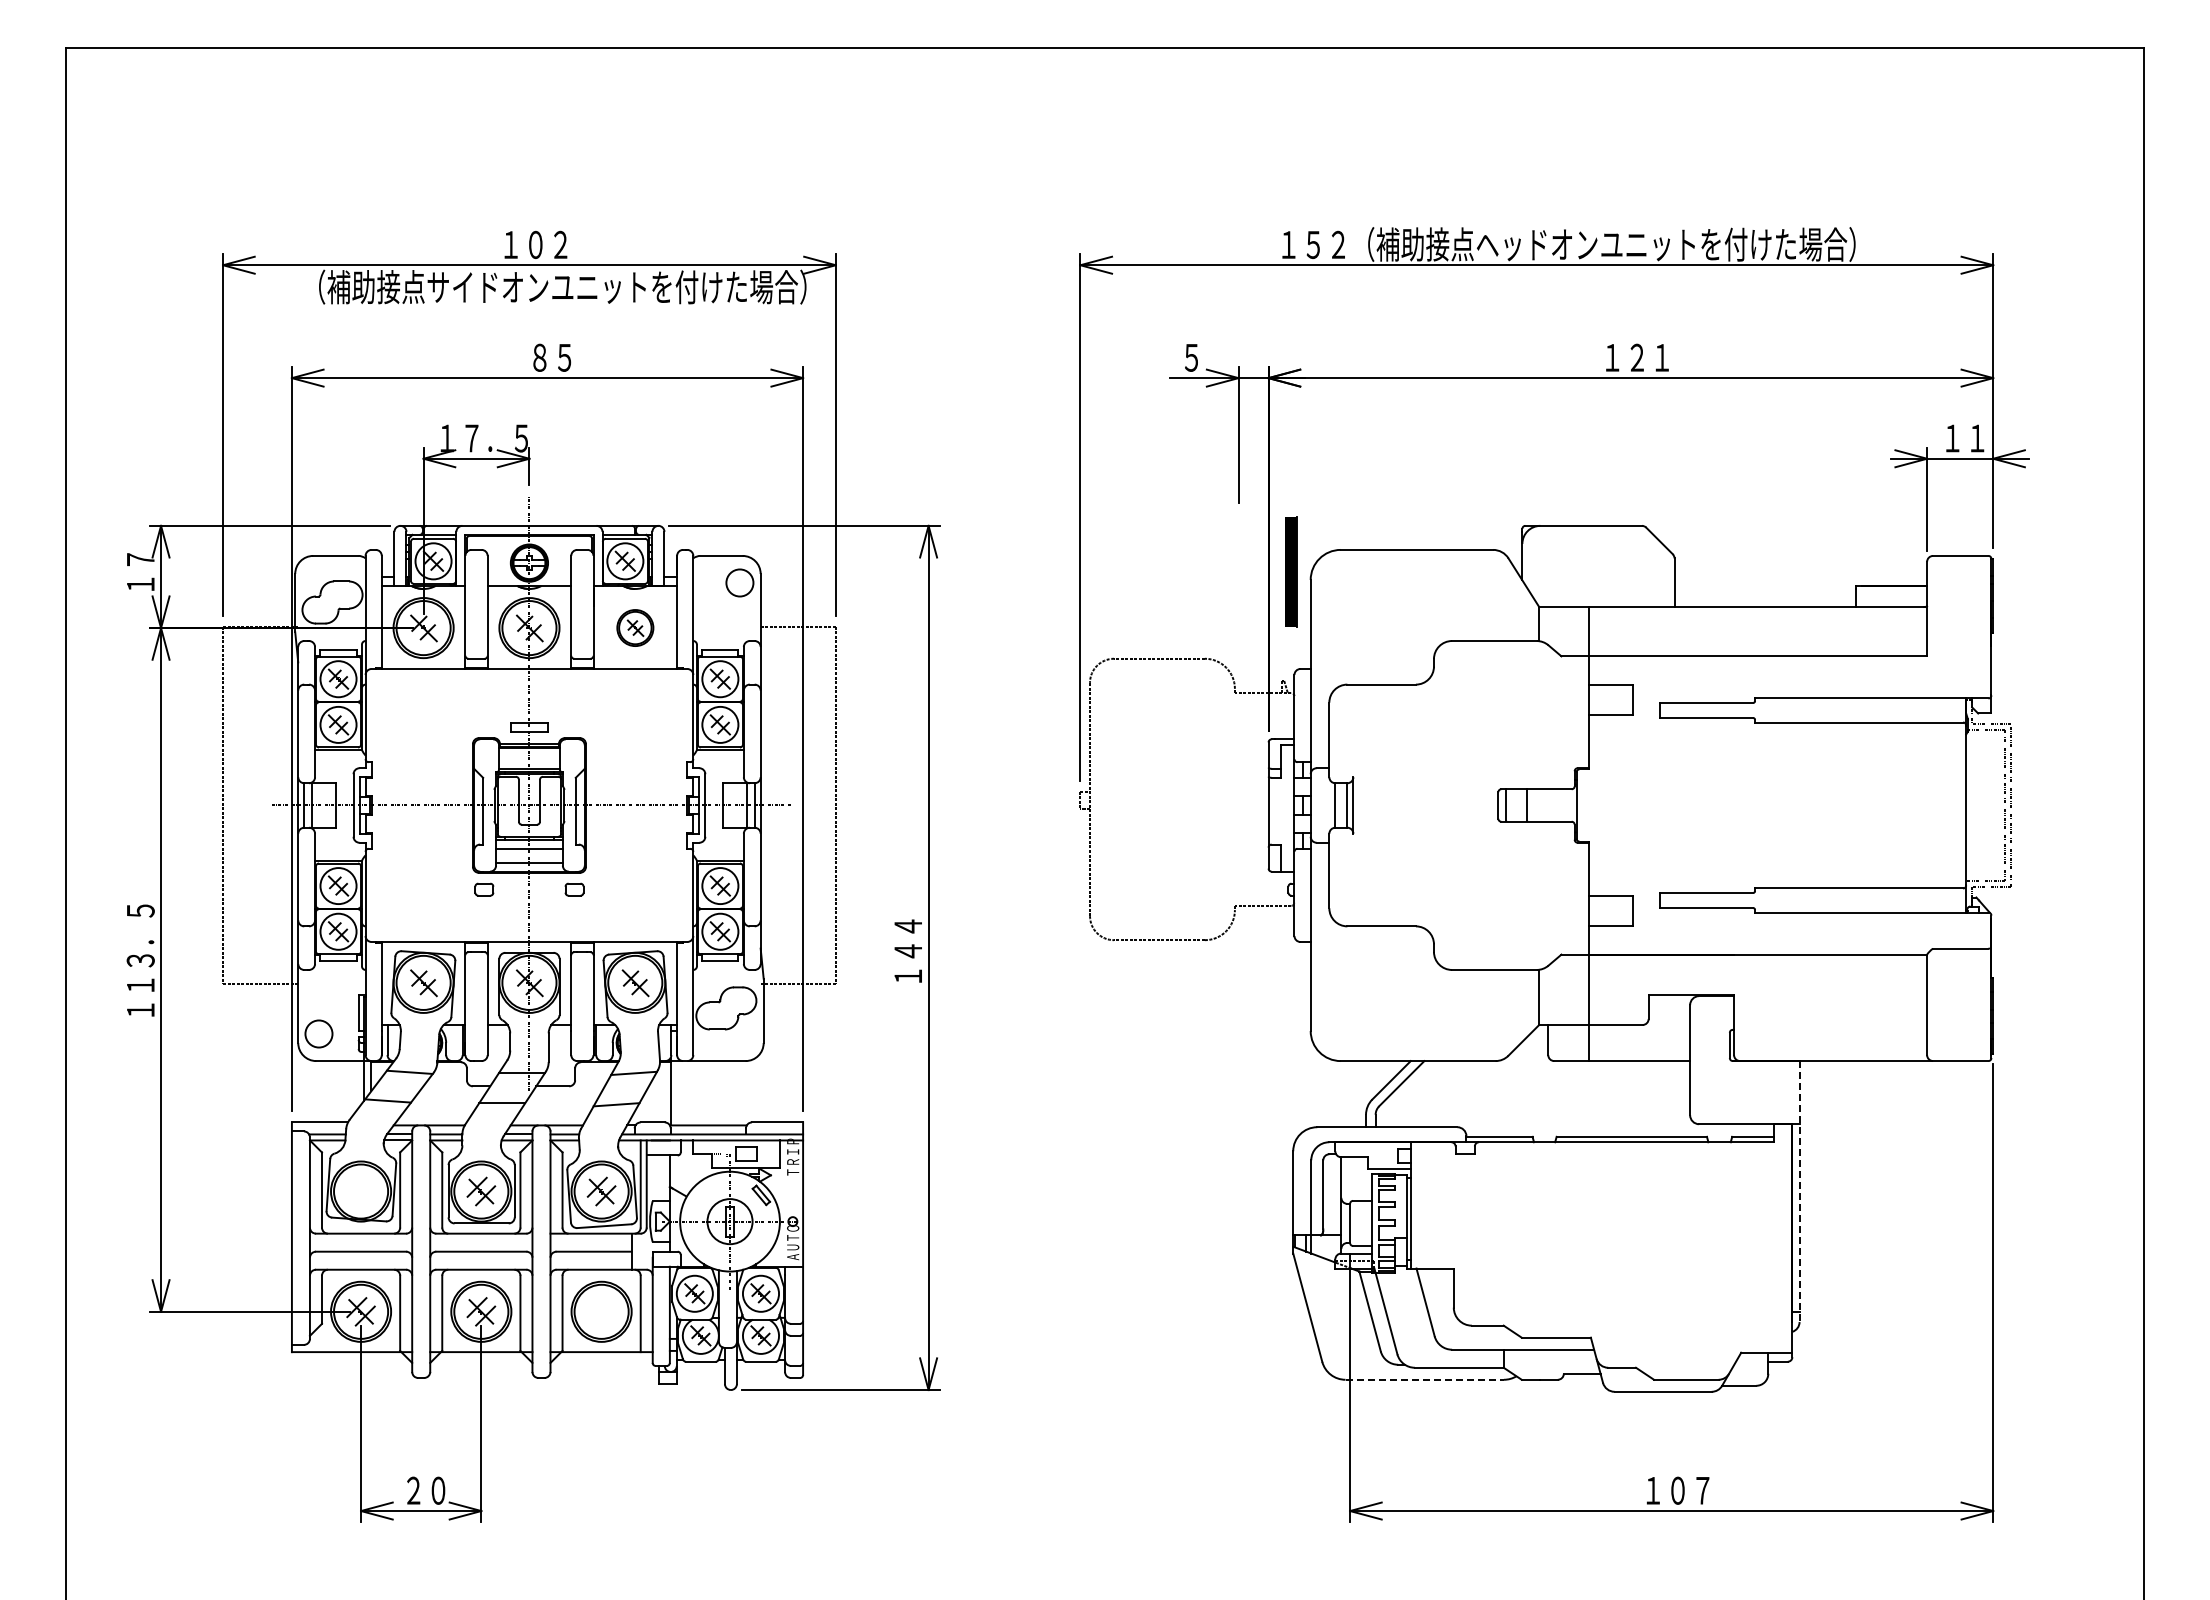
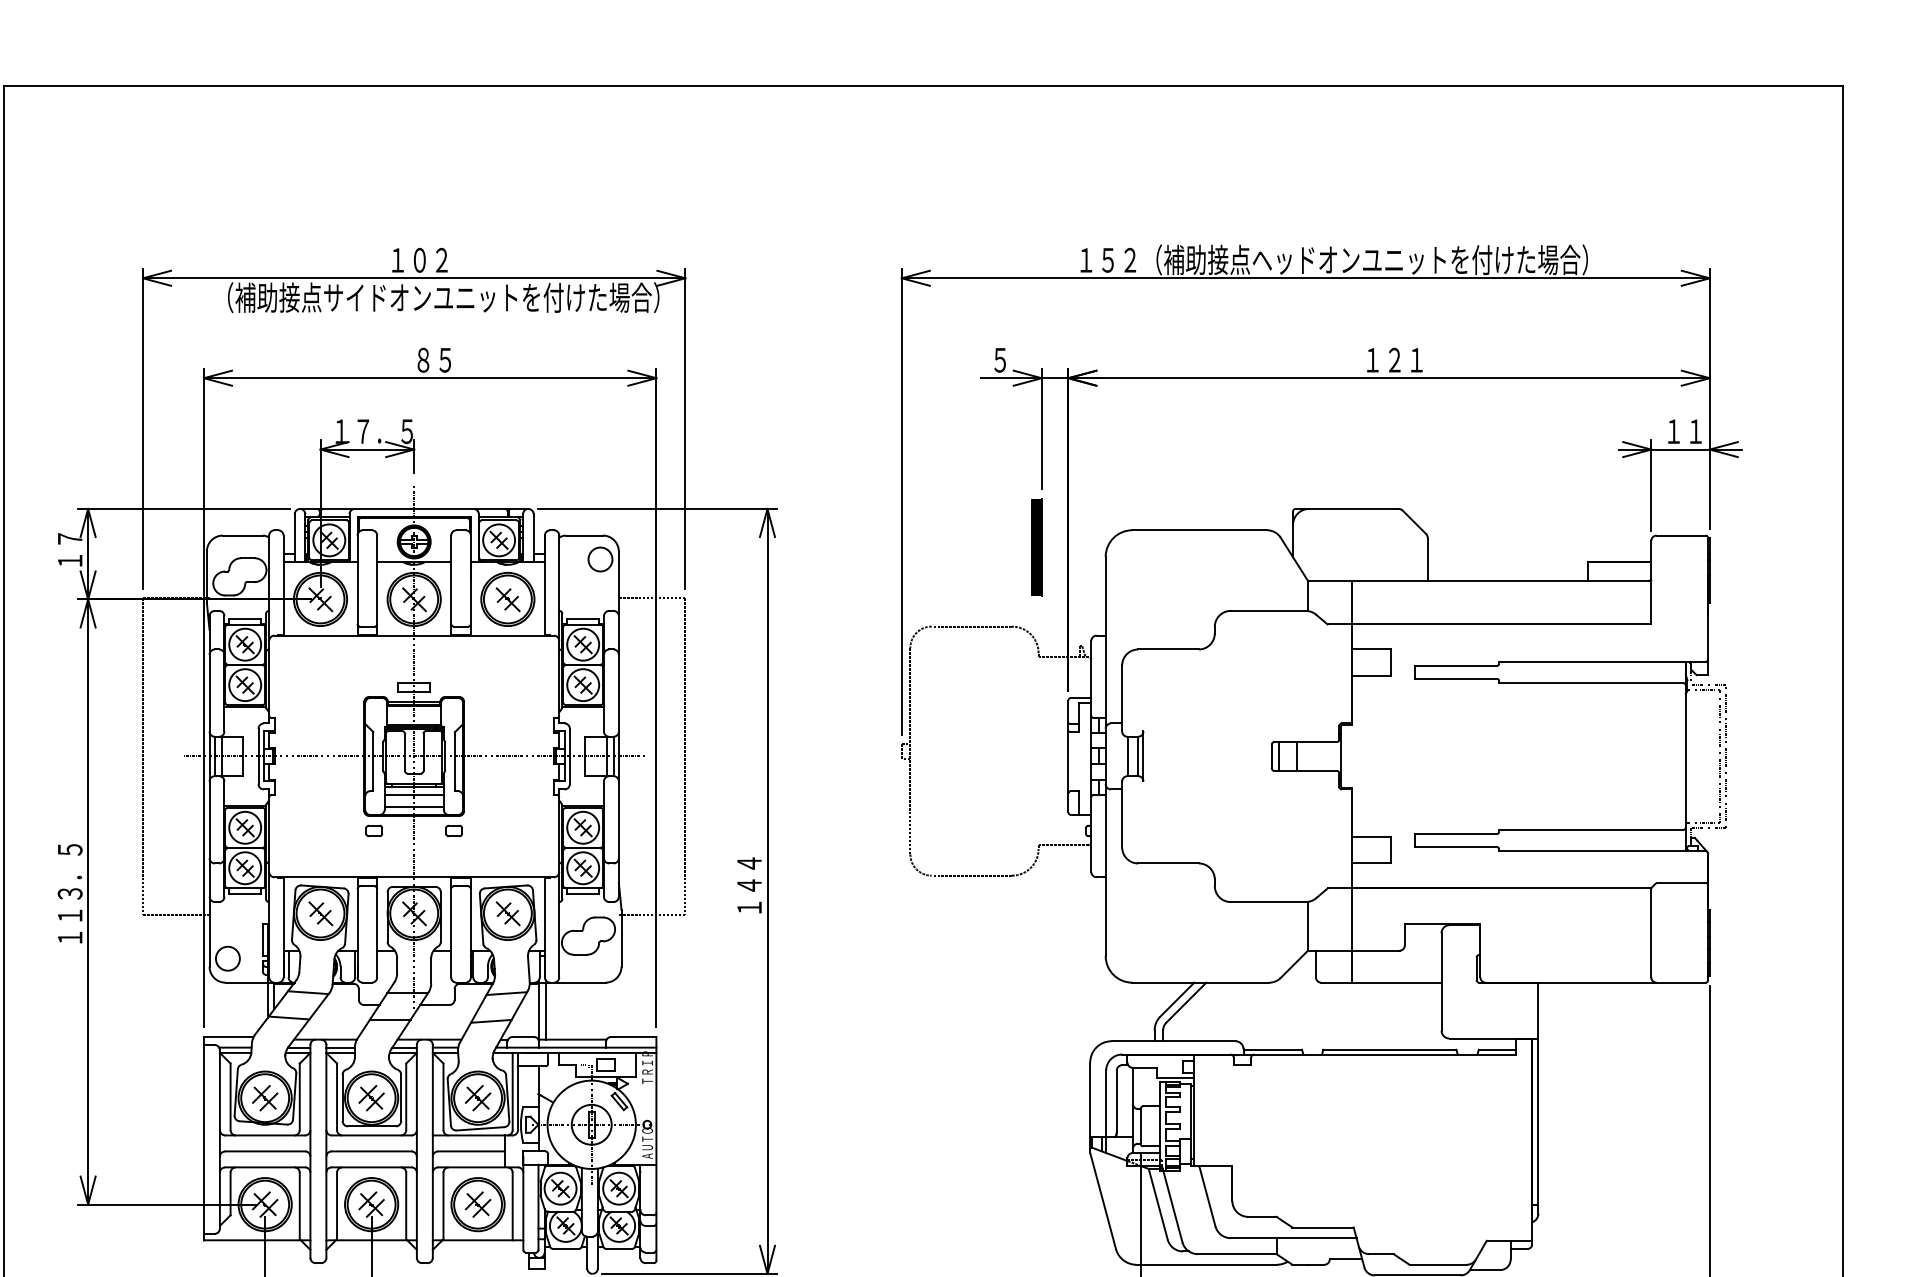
part: (1291, 571) -> (1037, 546), moved
part: (635, 627) -> (508, 598), size x1.67
line: (678, 1091) -> (546, 1009), added
part: (360, 1191) -> (264, 1098), added
line: (1799, 1192) -> (1538, 1099), dashed -> solid
part: (601, 1311) -> (477, 1204), added
line: (1425, 1379) -> (1207, 1264), dashed -> solid

